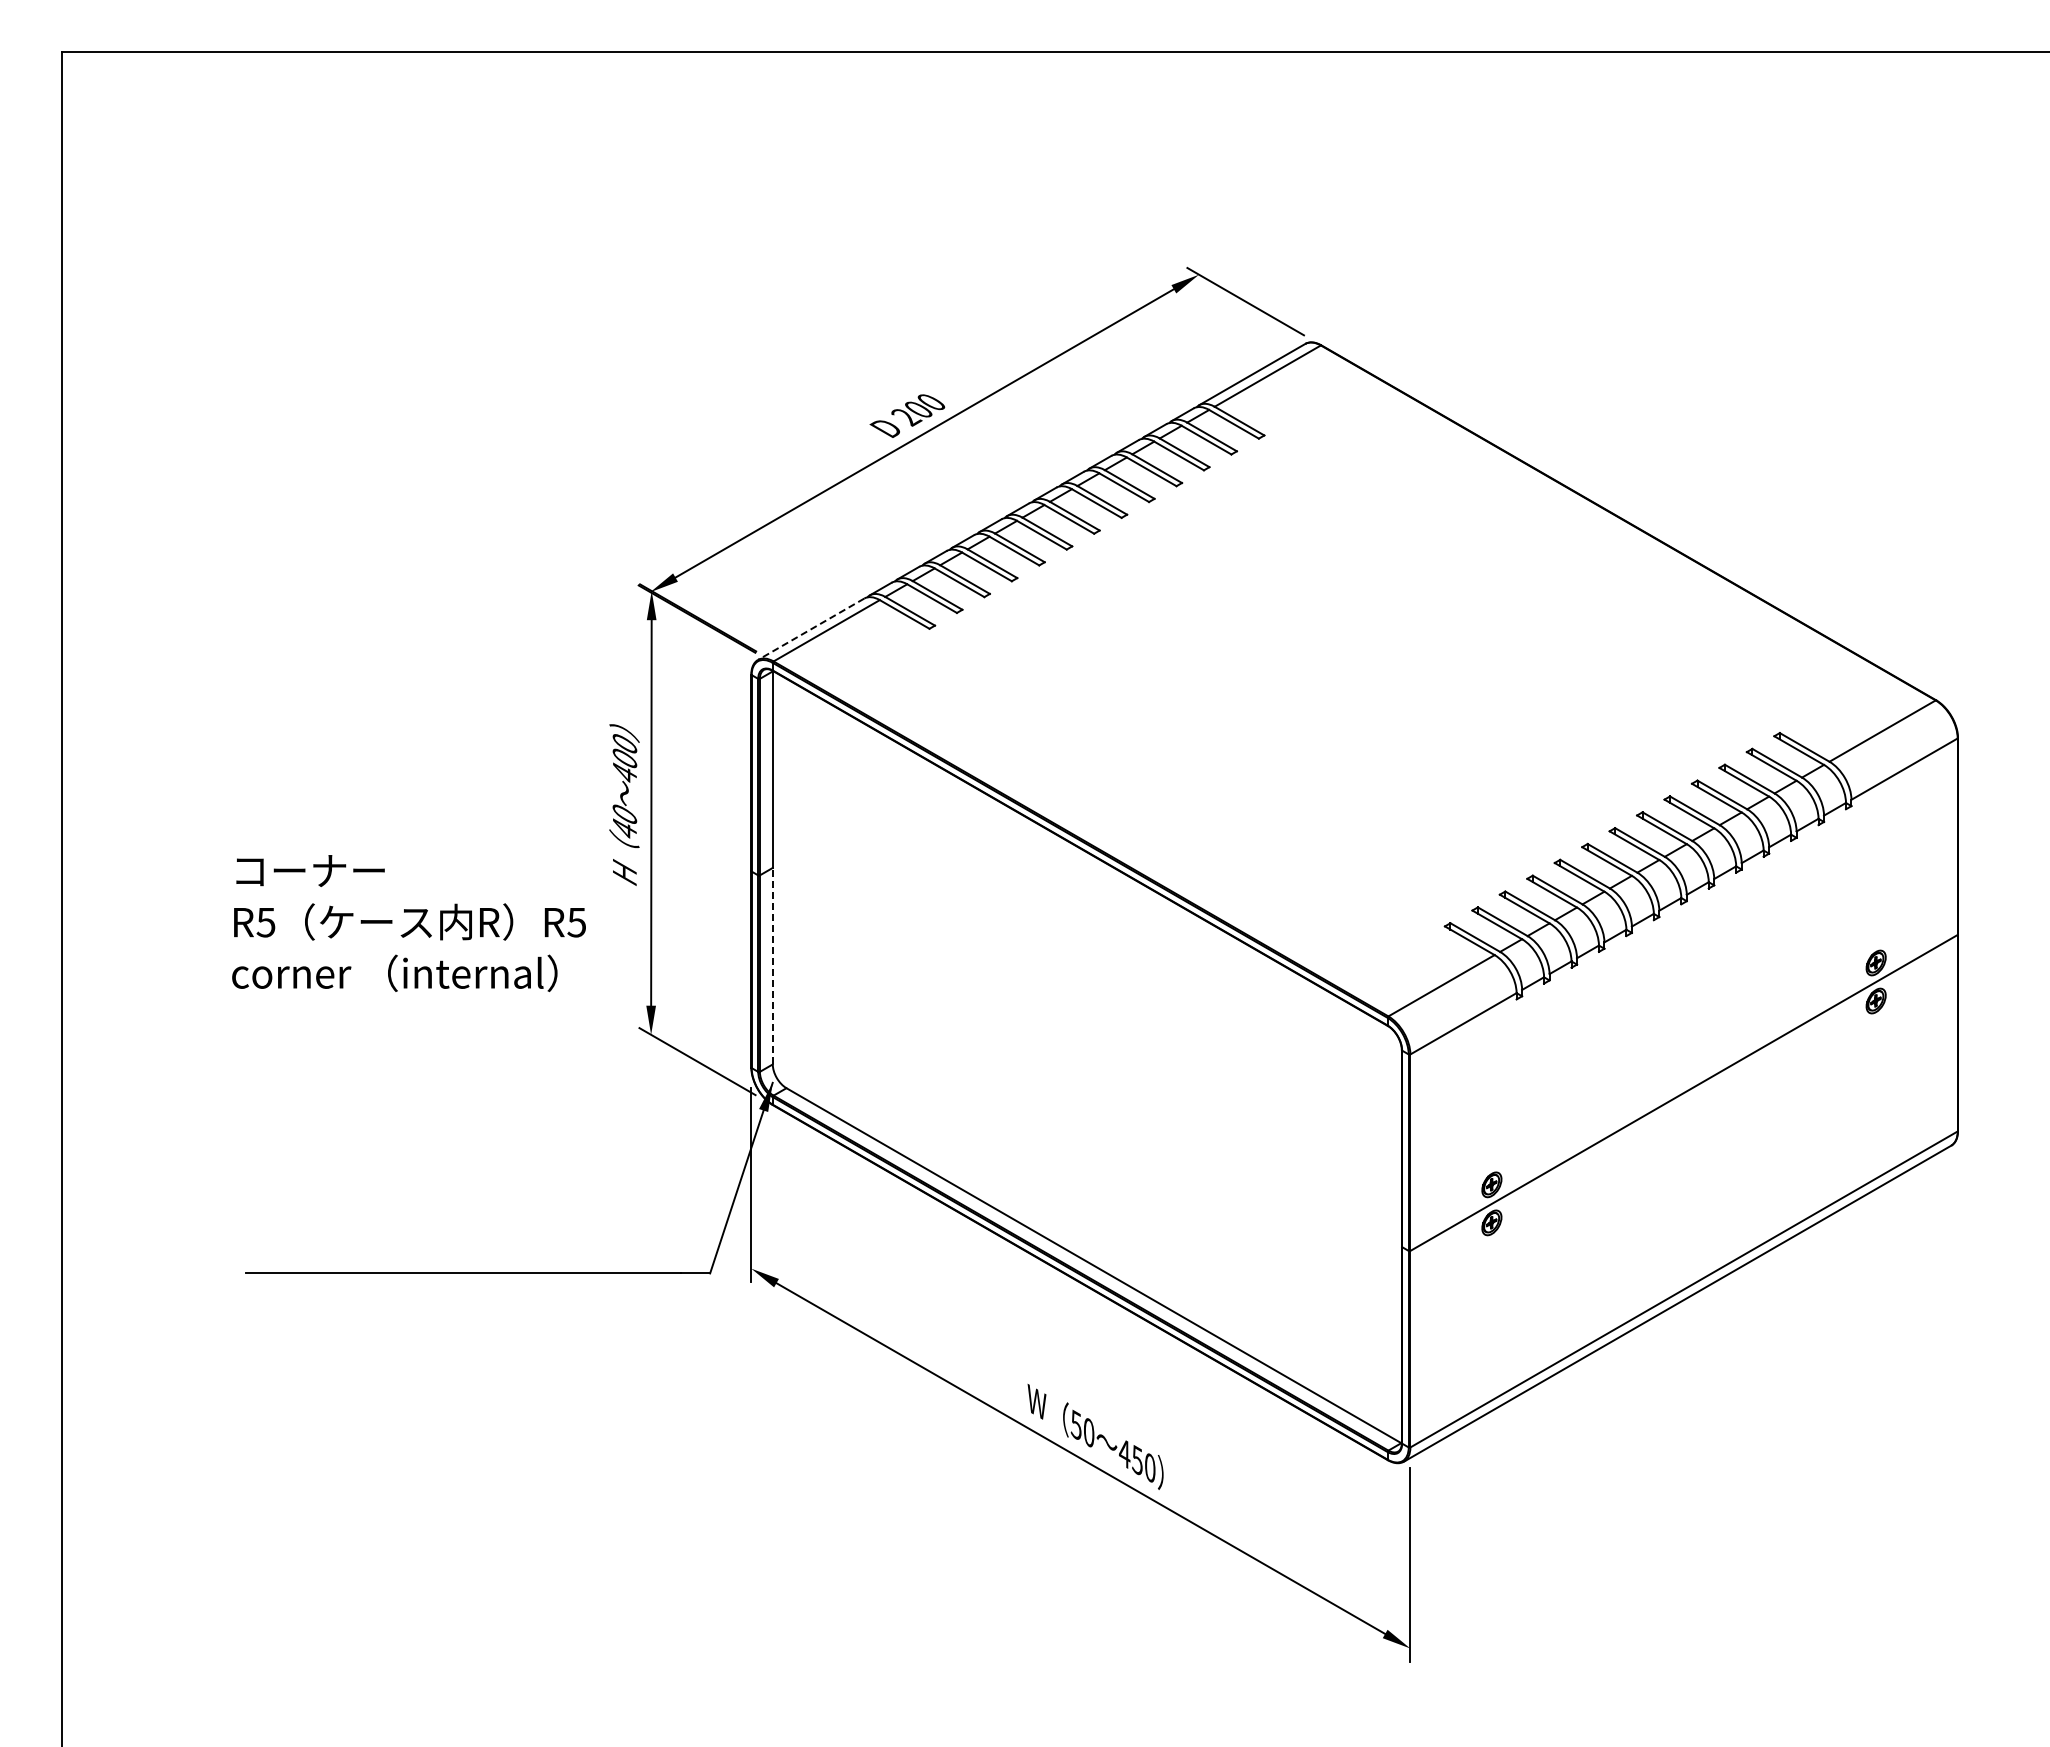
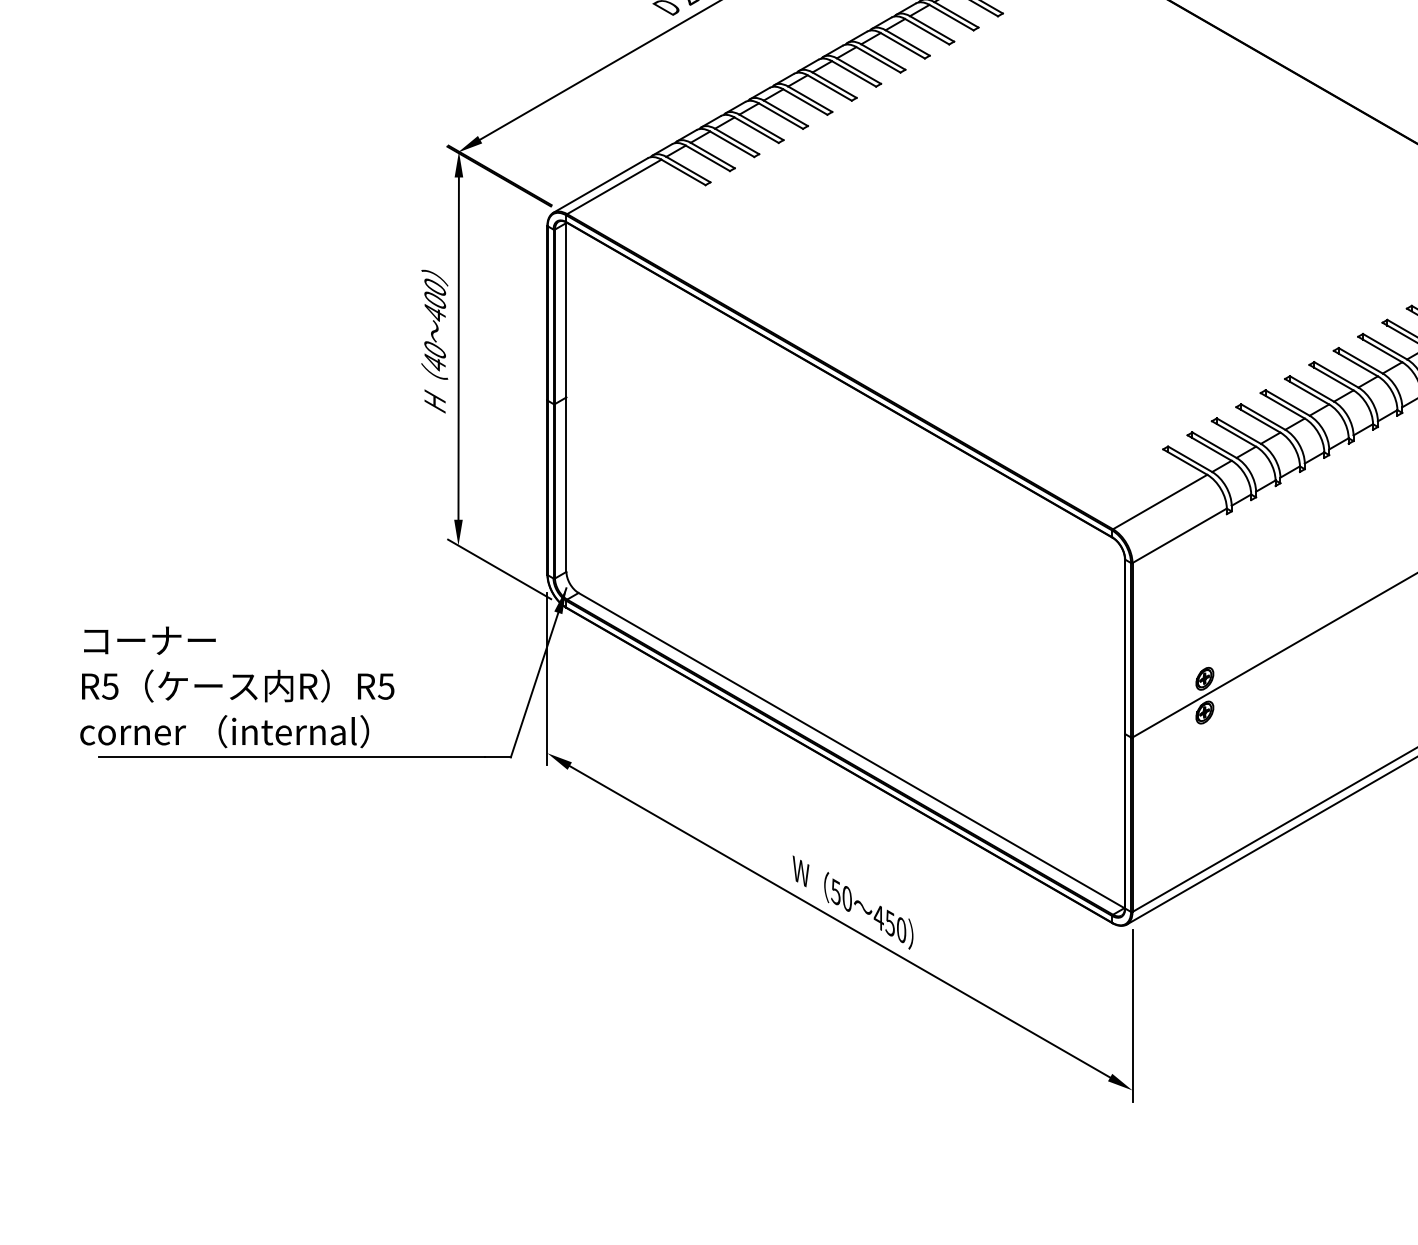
line: (810, 629) -> (599, 185), dashed -> solid
text: (408, 923) -> (236, 687), moved
line: (772, 965) -> (566, 484), dashed -> solid

